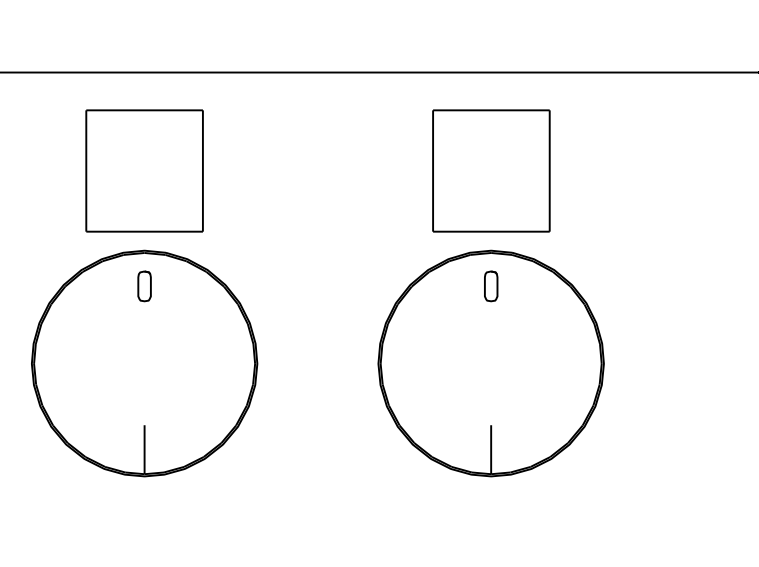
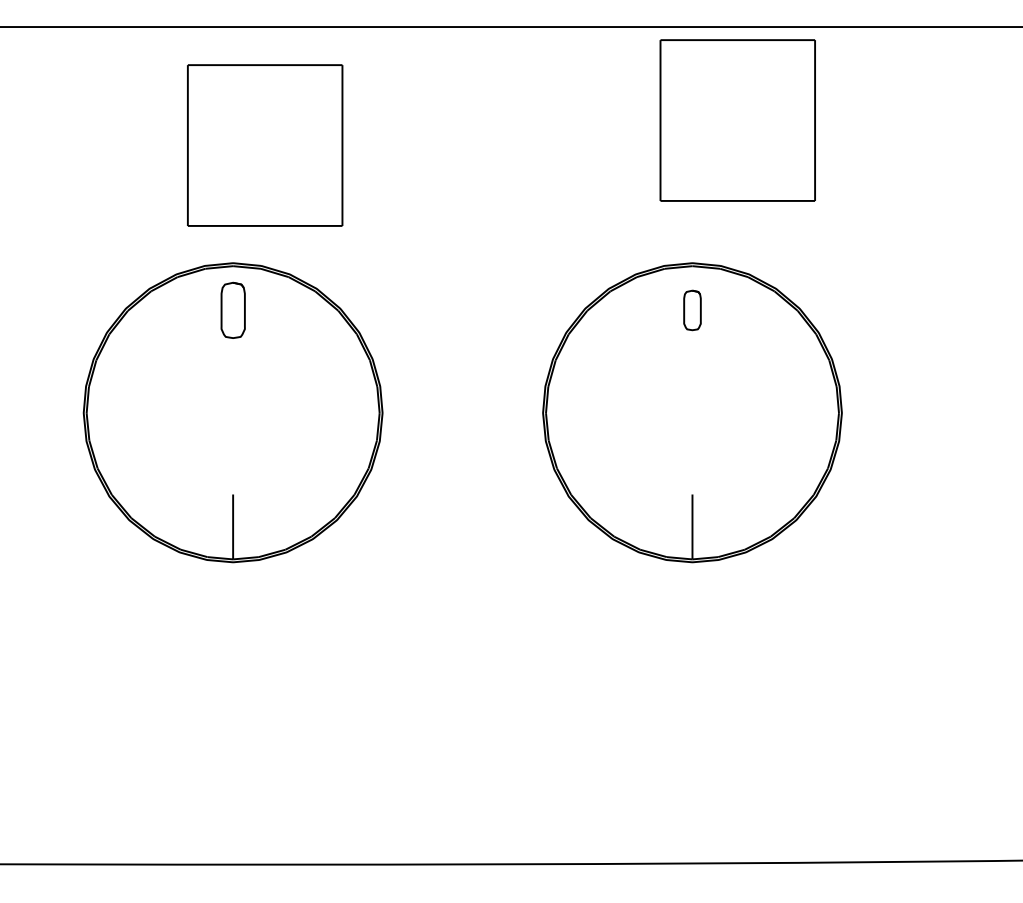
part: (144, 170) -> (265, 145), moved
part: (491, 170) -> (737, 120), moved
part: (144, 286) -> (232, 310), size x1.4

